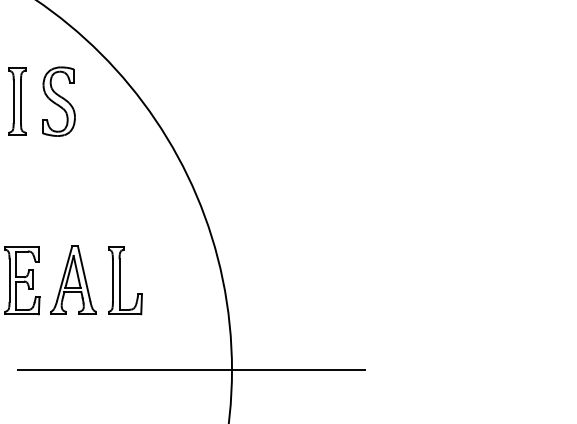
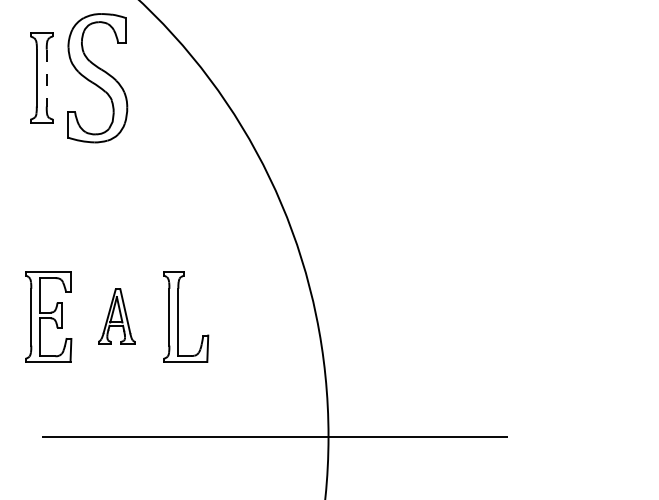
part: (58, 101) -> (96, 77), size x1.4
line: (21, 102) -> (47, 79), solid -> dashed
part: (73, 279) -> (116, 315), size x0.6

